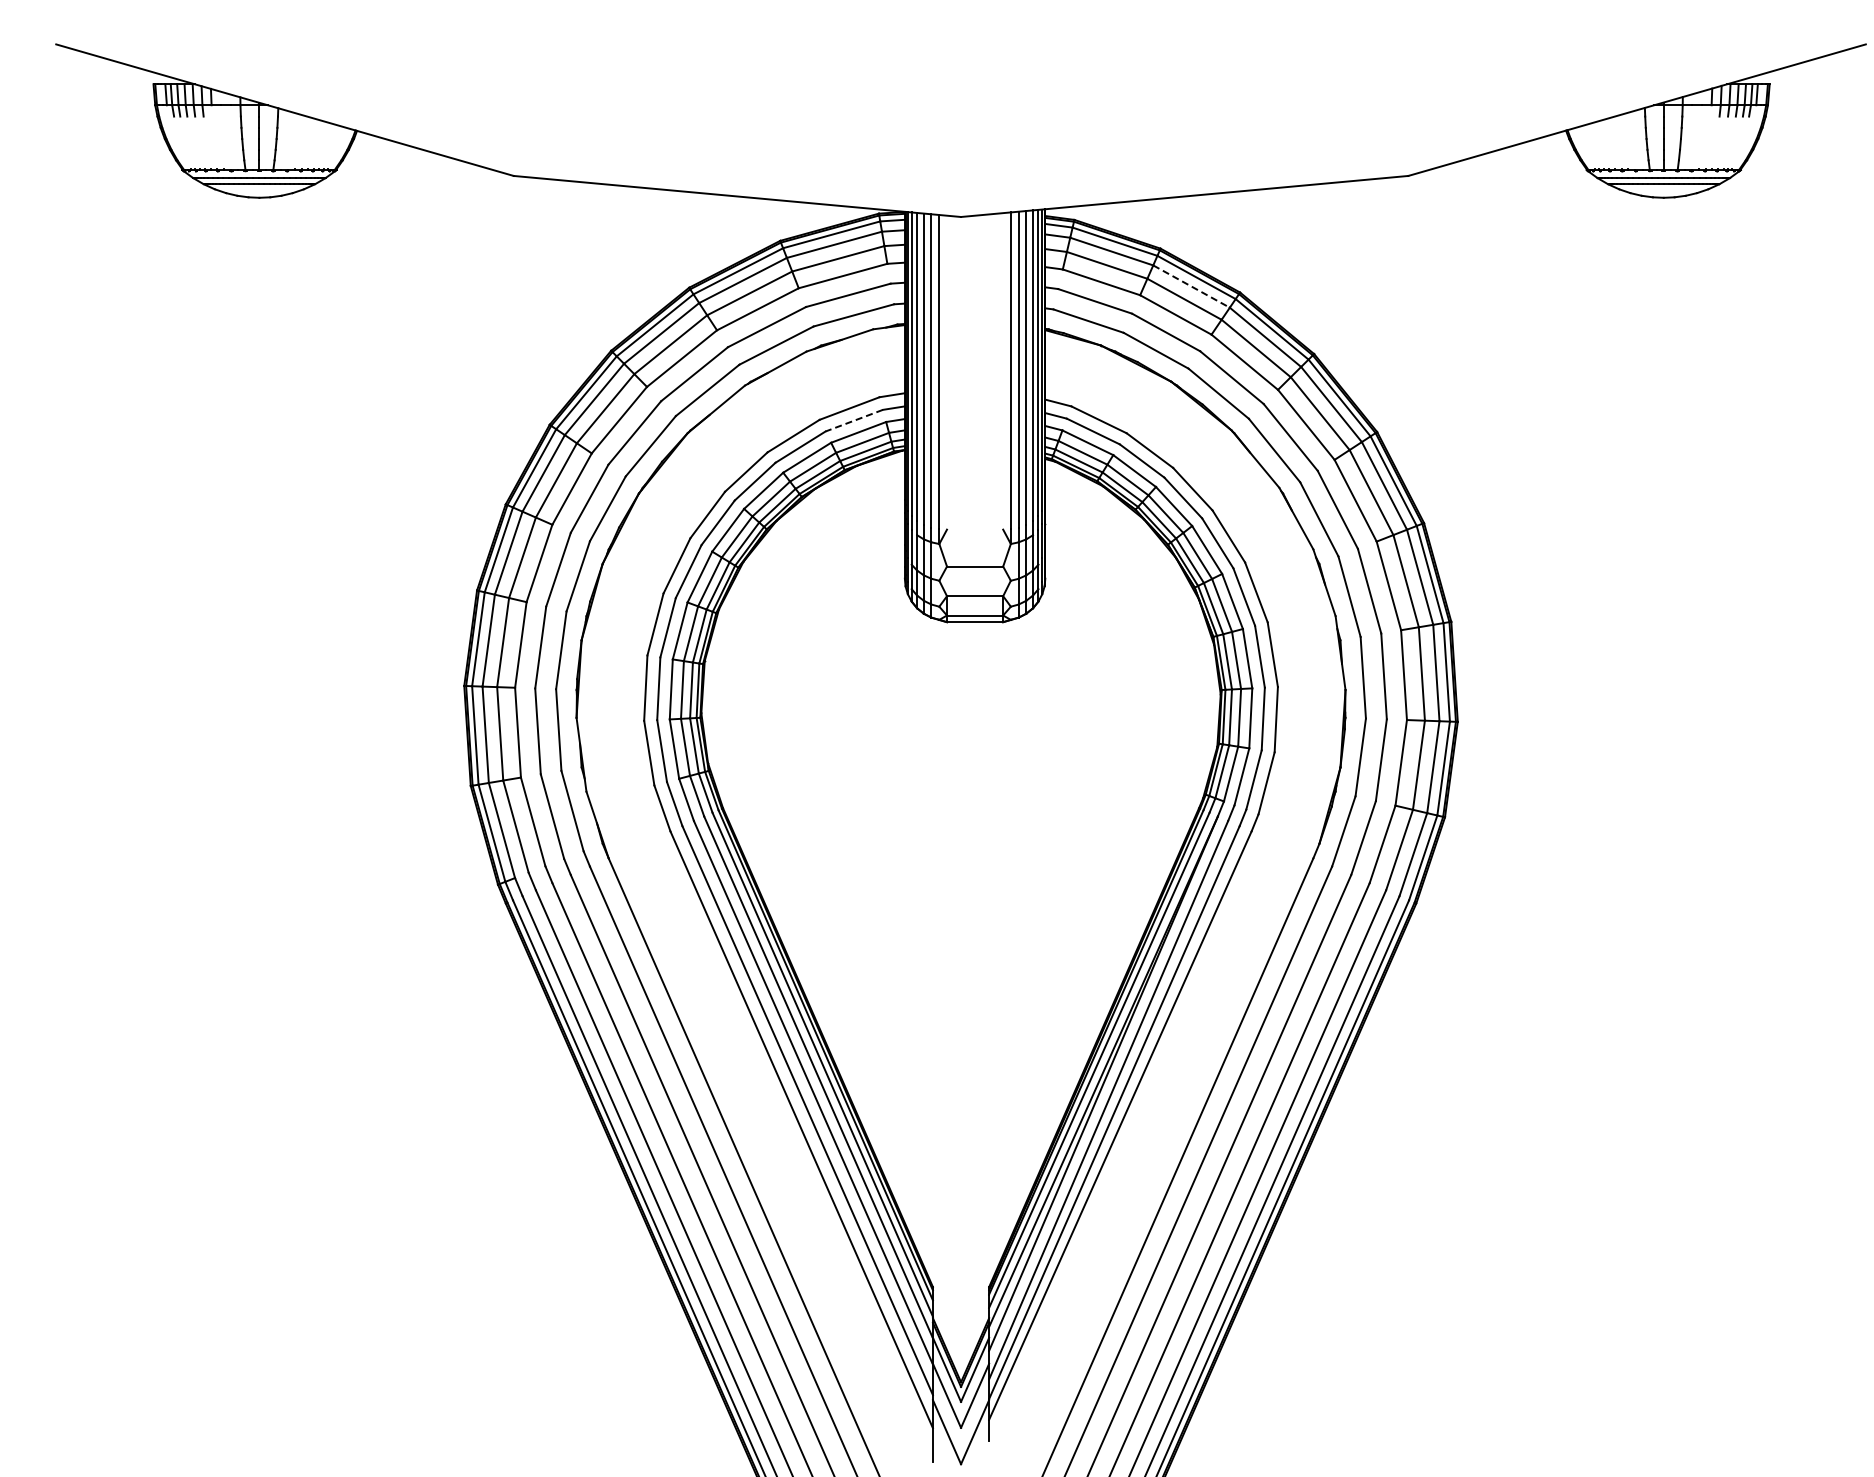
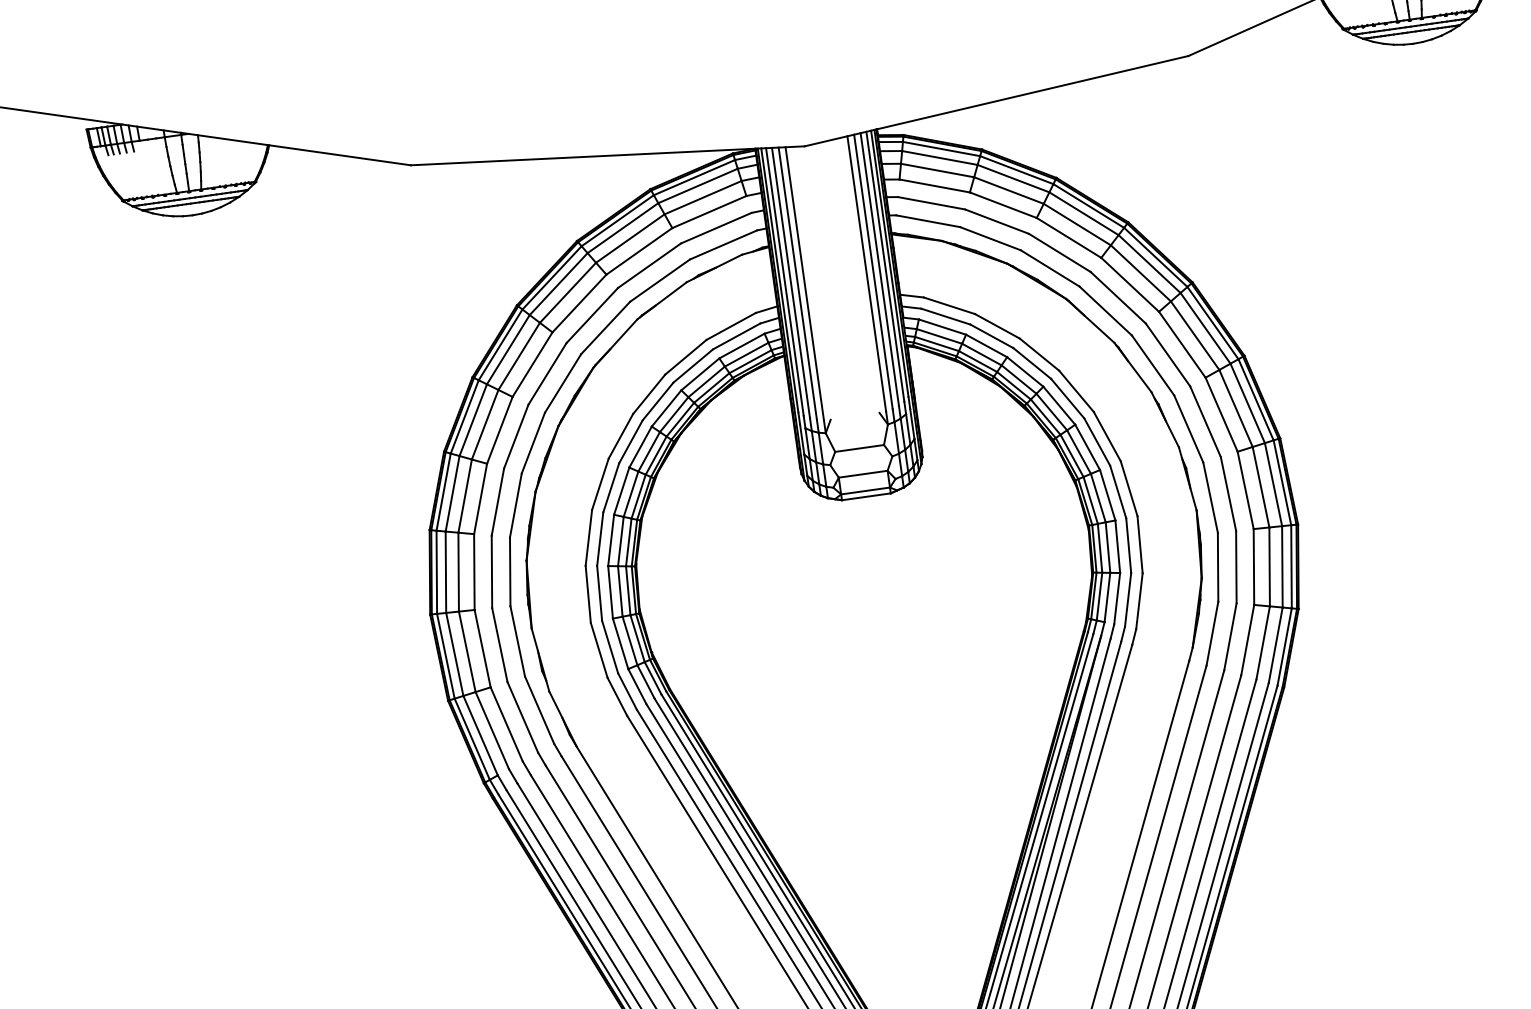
line: (1191, 286) -> (1013, 178), dashed -> solid
line: (854, 420) -> (736, 336), dashed -> solid

